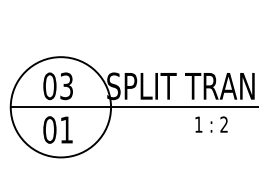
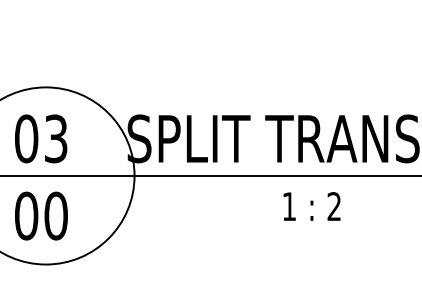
text: (66, 129) -> (55, 215), 01 -> 00

